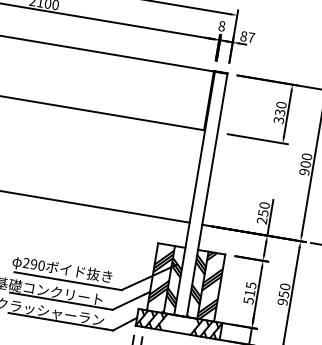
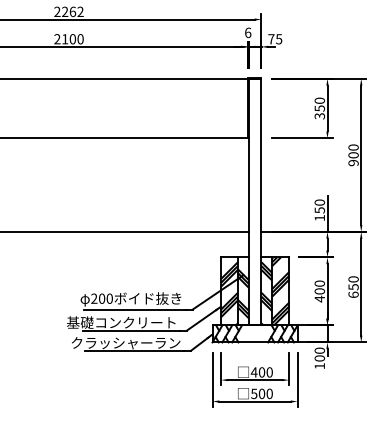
text: (222, 26) -> (248, 32), 8 -> 6
text: (247, 37) -> (275, 39), 87 -> 75
text: (279, 112) -> (319, 108), 330 -> 350
text: (261, 221) -> (319, 218), 250 -> 150
text: (33, 264) -> (101, 298), 290 -> 200
text: (249, 293) -> (319, 291), 515 -> 400
text: (282, 301) -> (353, 294), 950 -> 650

